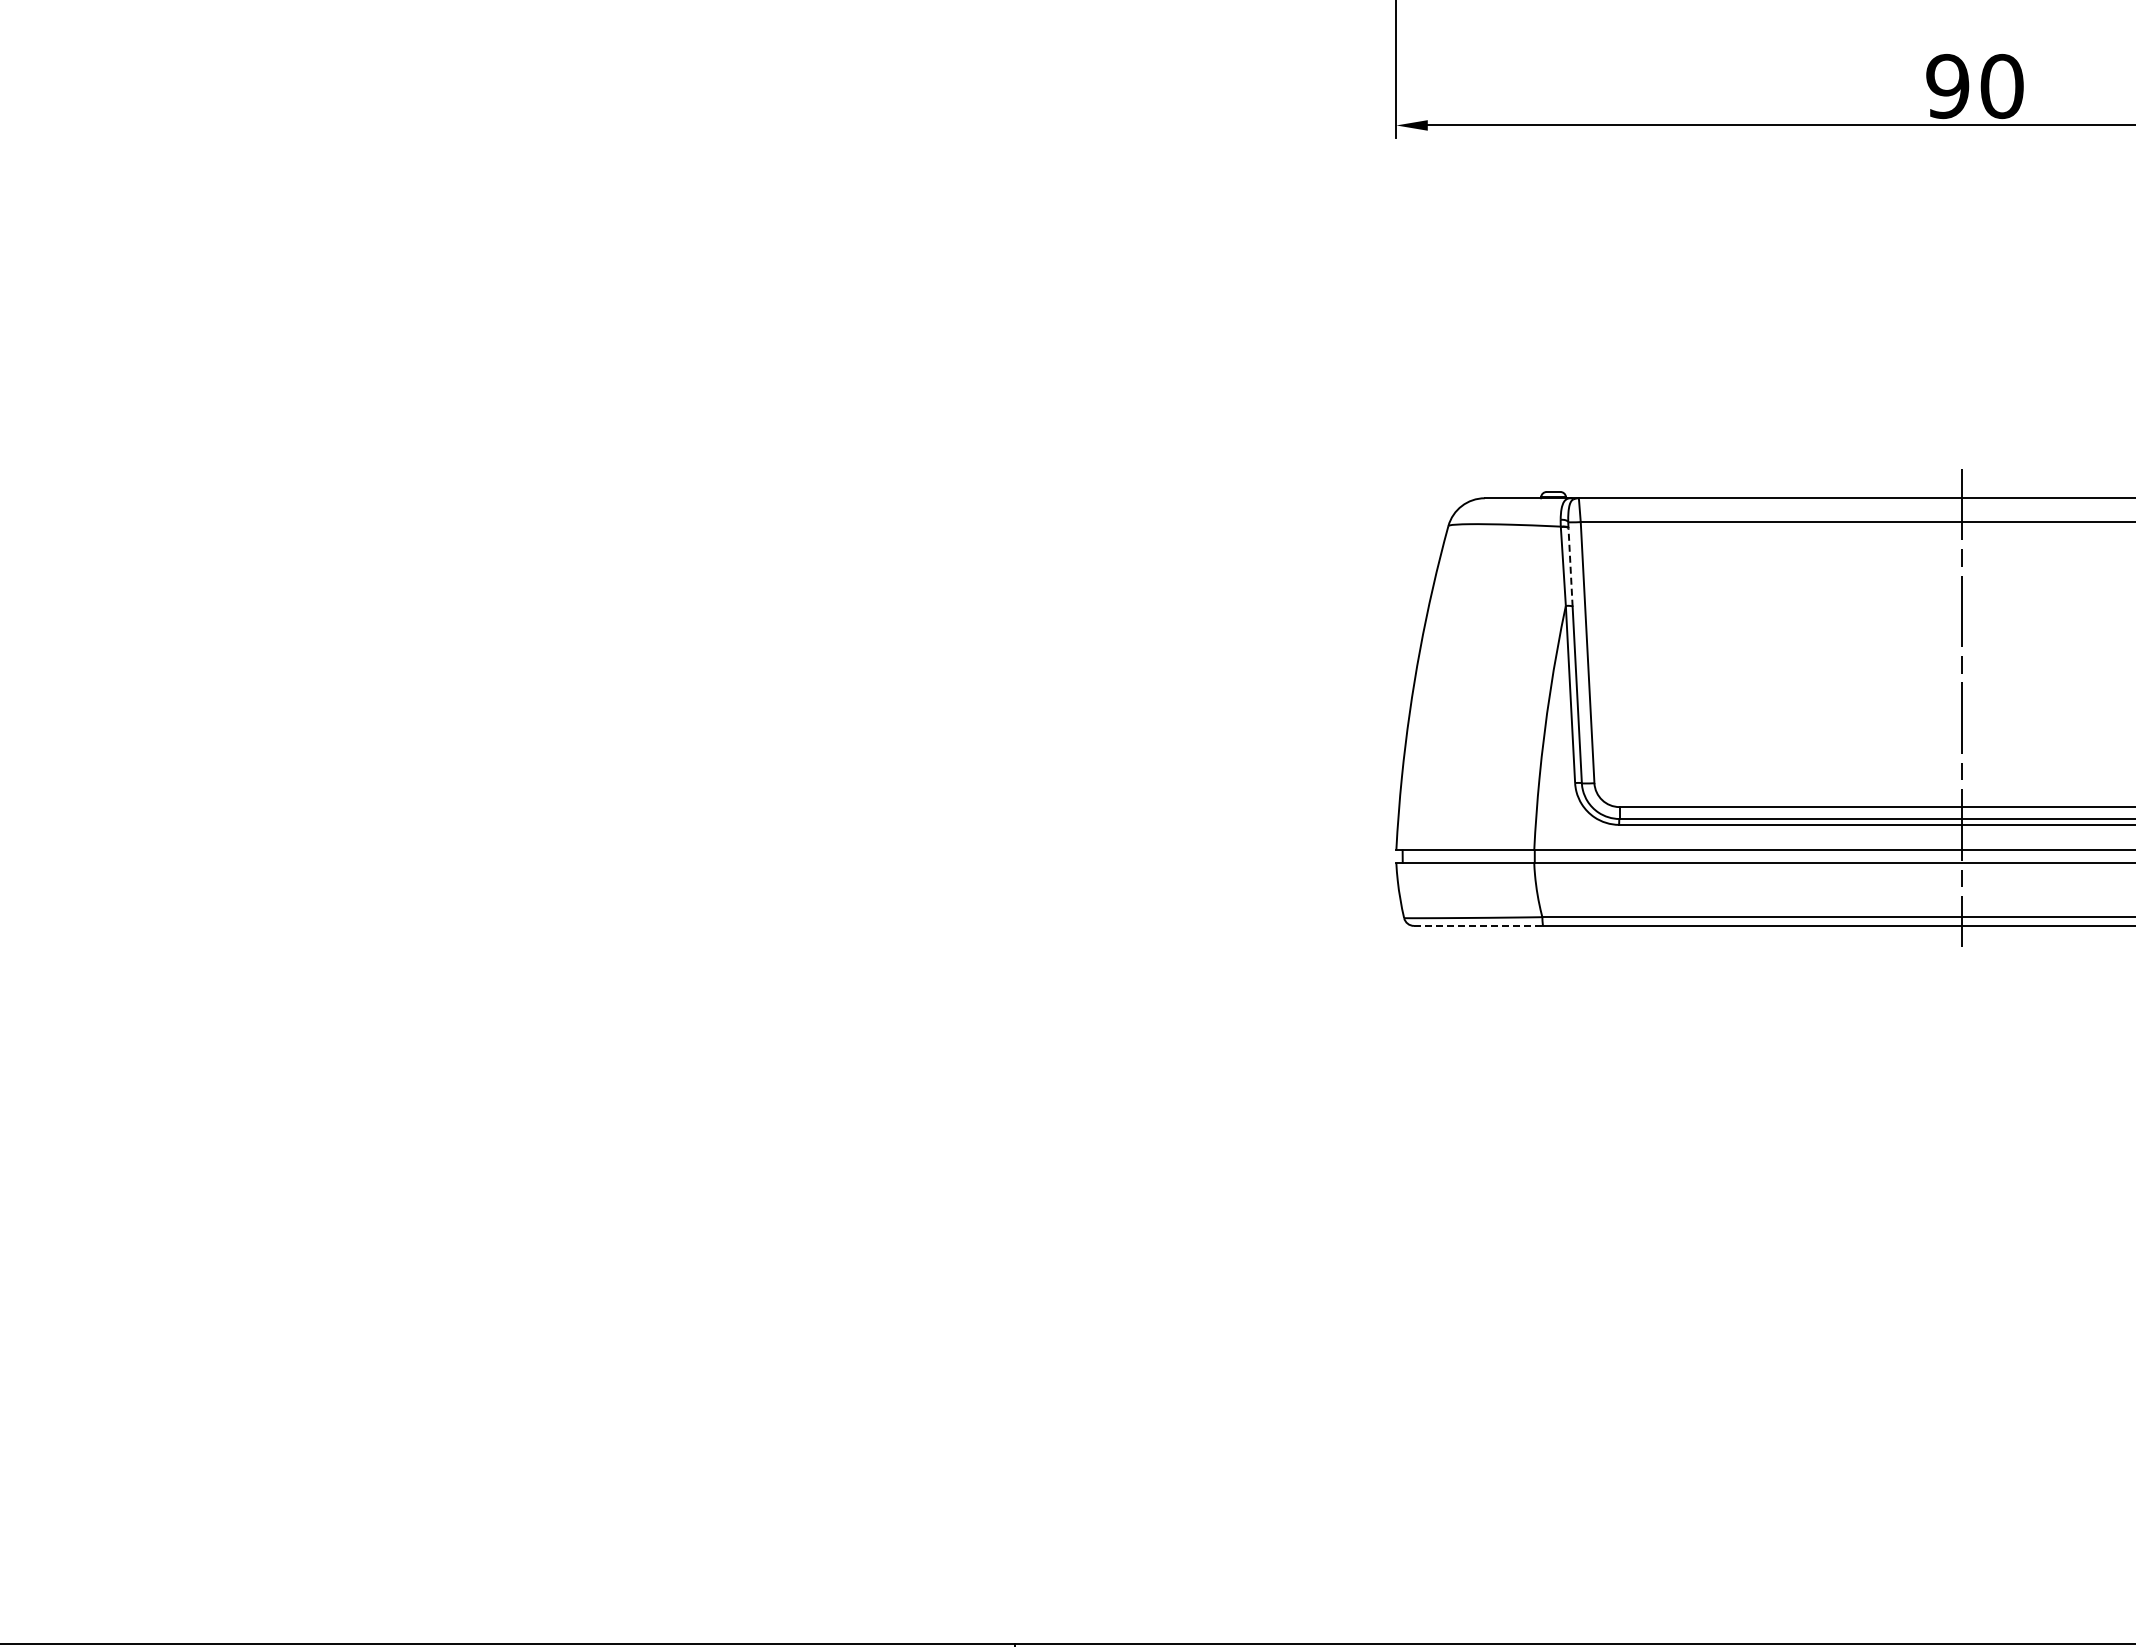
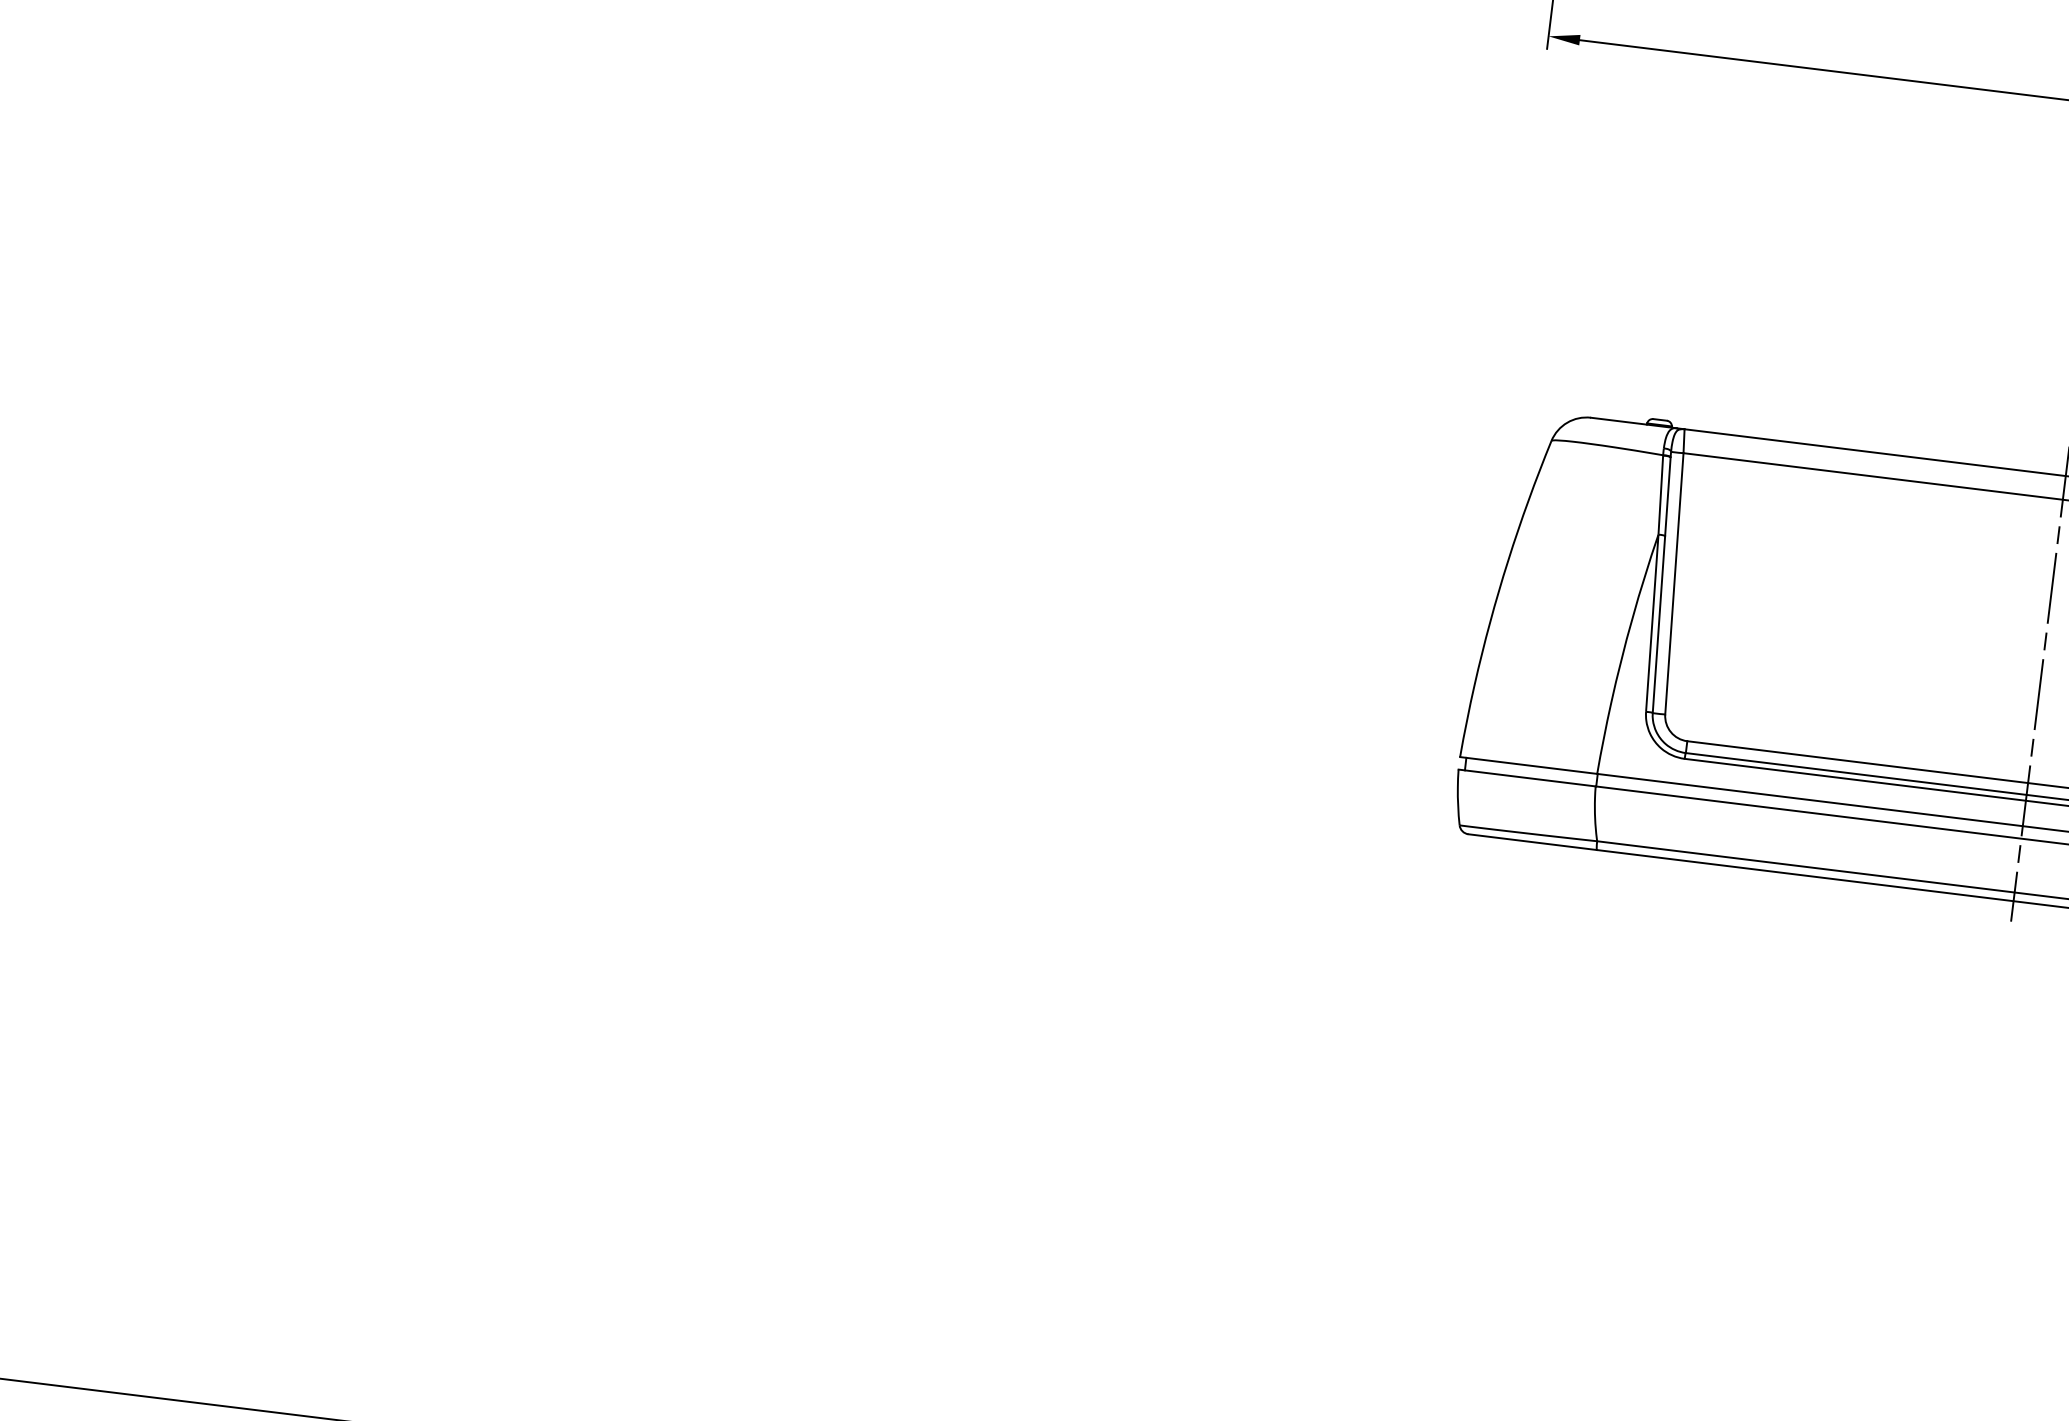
line: (1570, 566) -> (1667, 496), dashed -> solid
line: (1478, 925) -> (1532, 841), dashed -> solid

